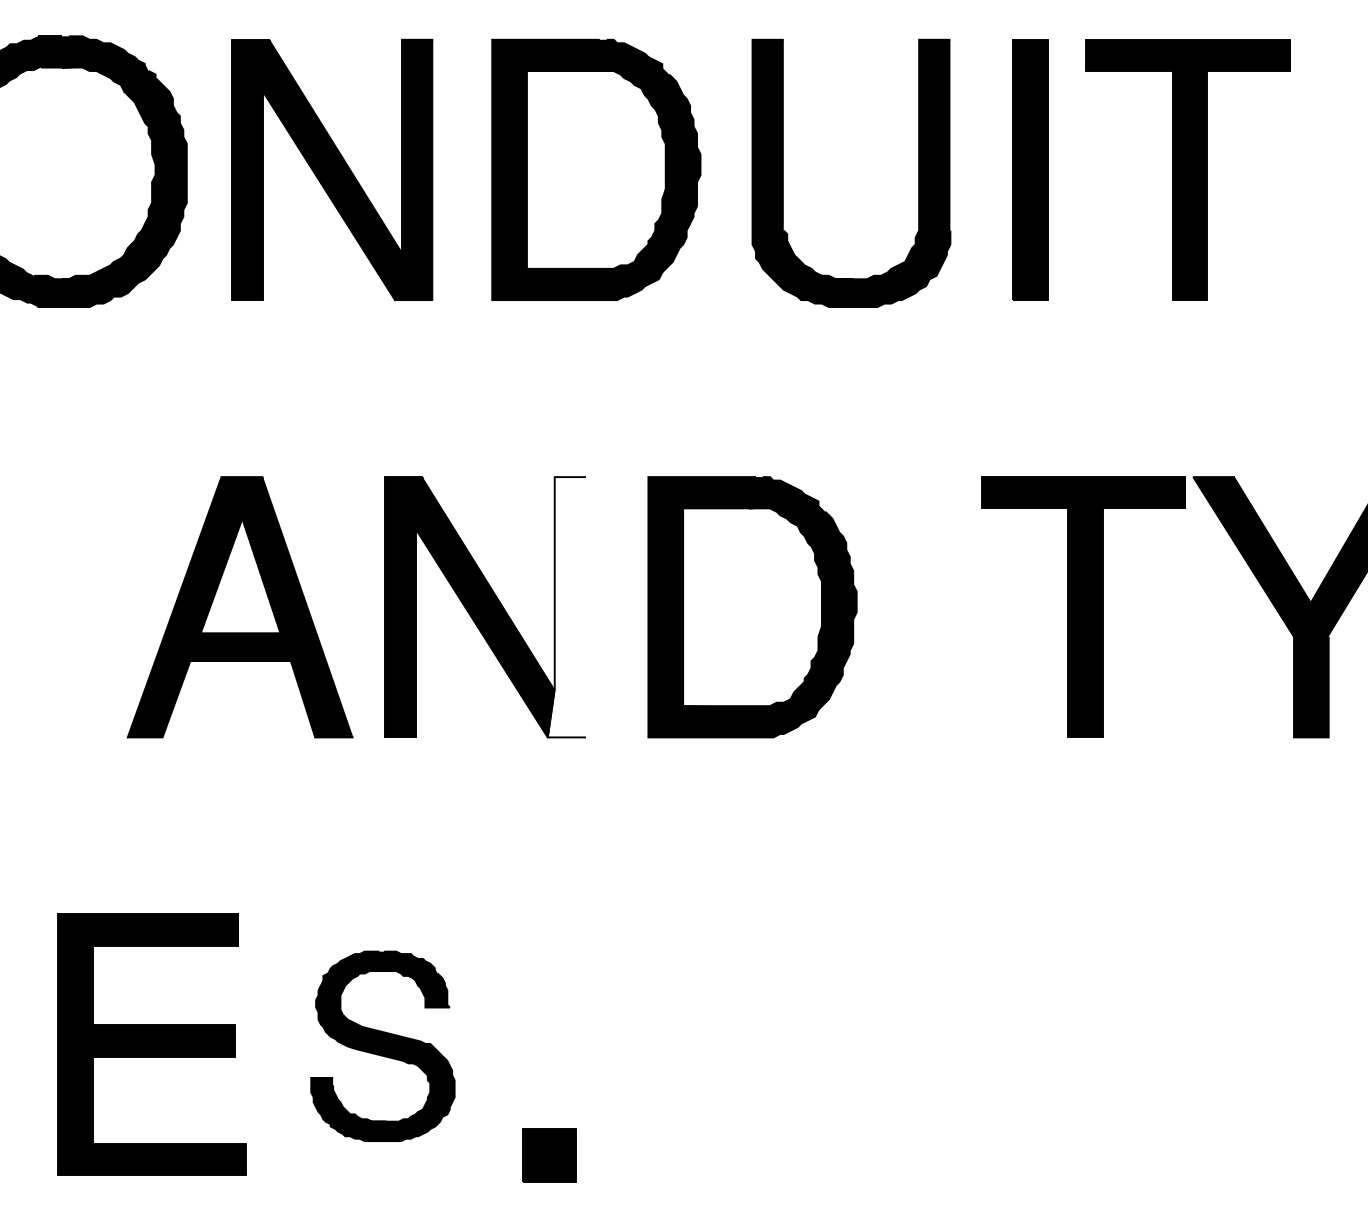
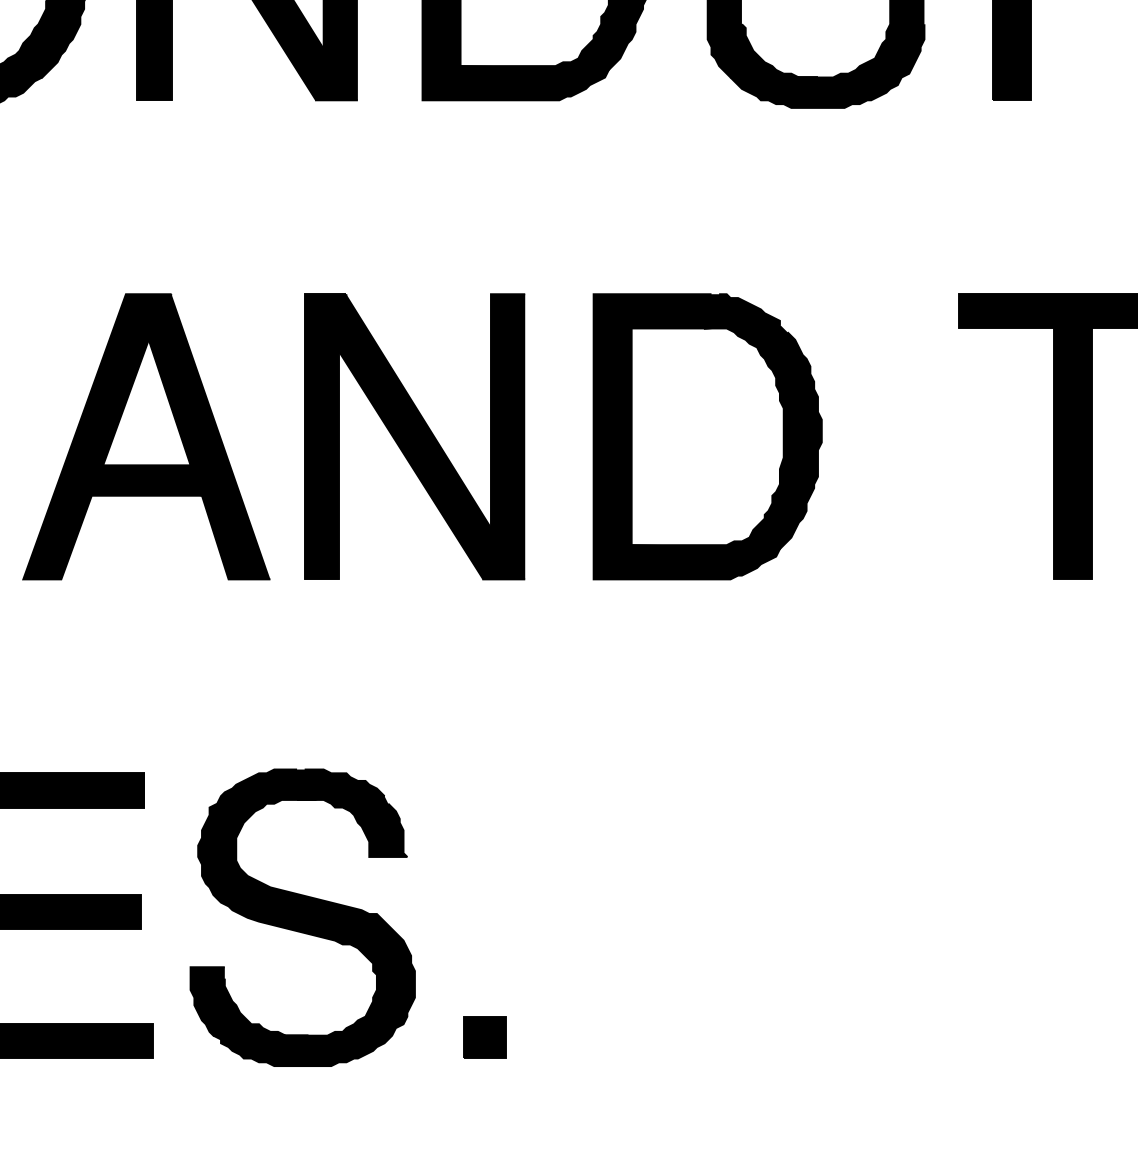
fill: (566, 607) -> (503, 437), added
part: (382, 1046) -> (302, 918), size x1.43
part: (549, 1155) -> (485, 1037), size x0.71

